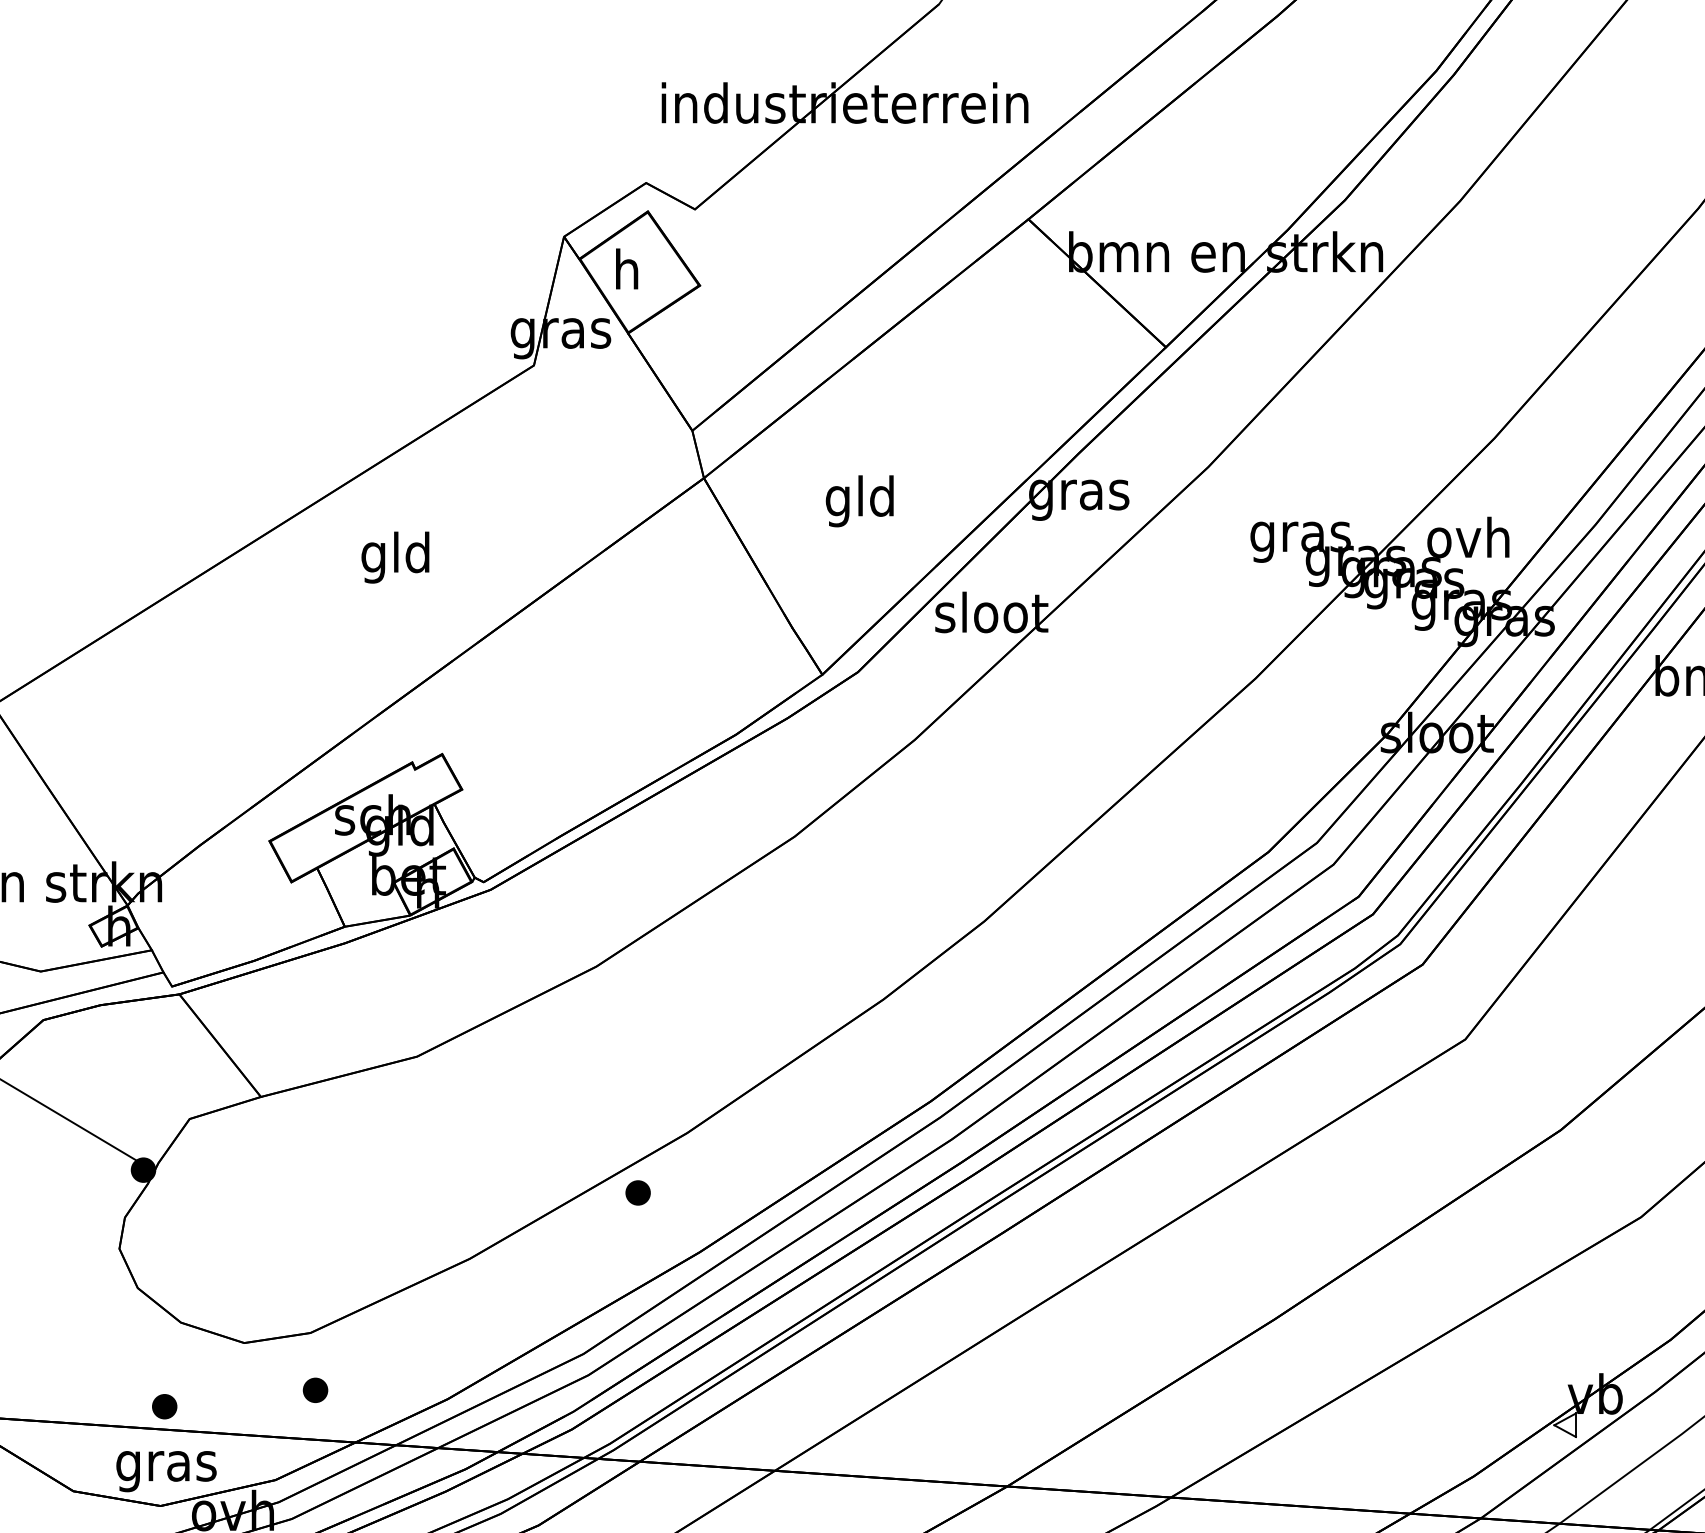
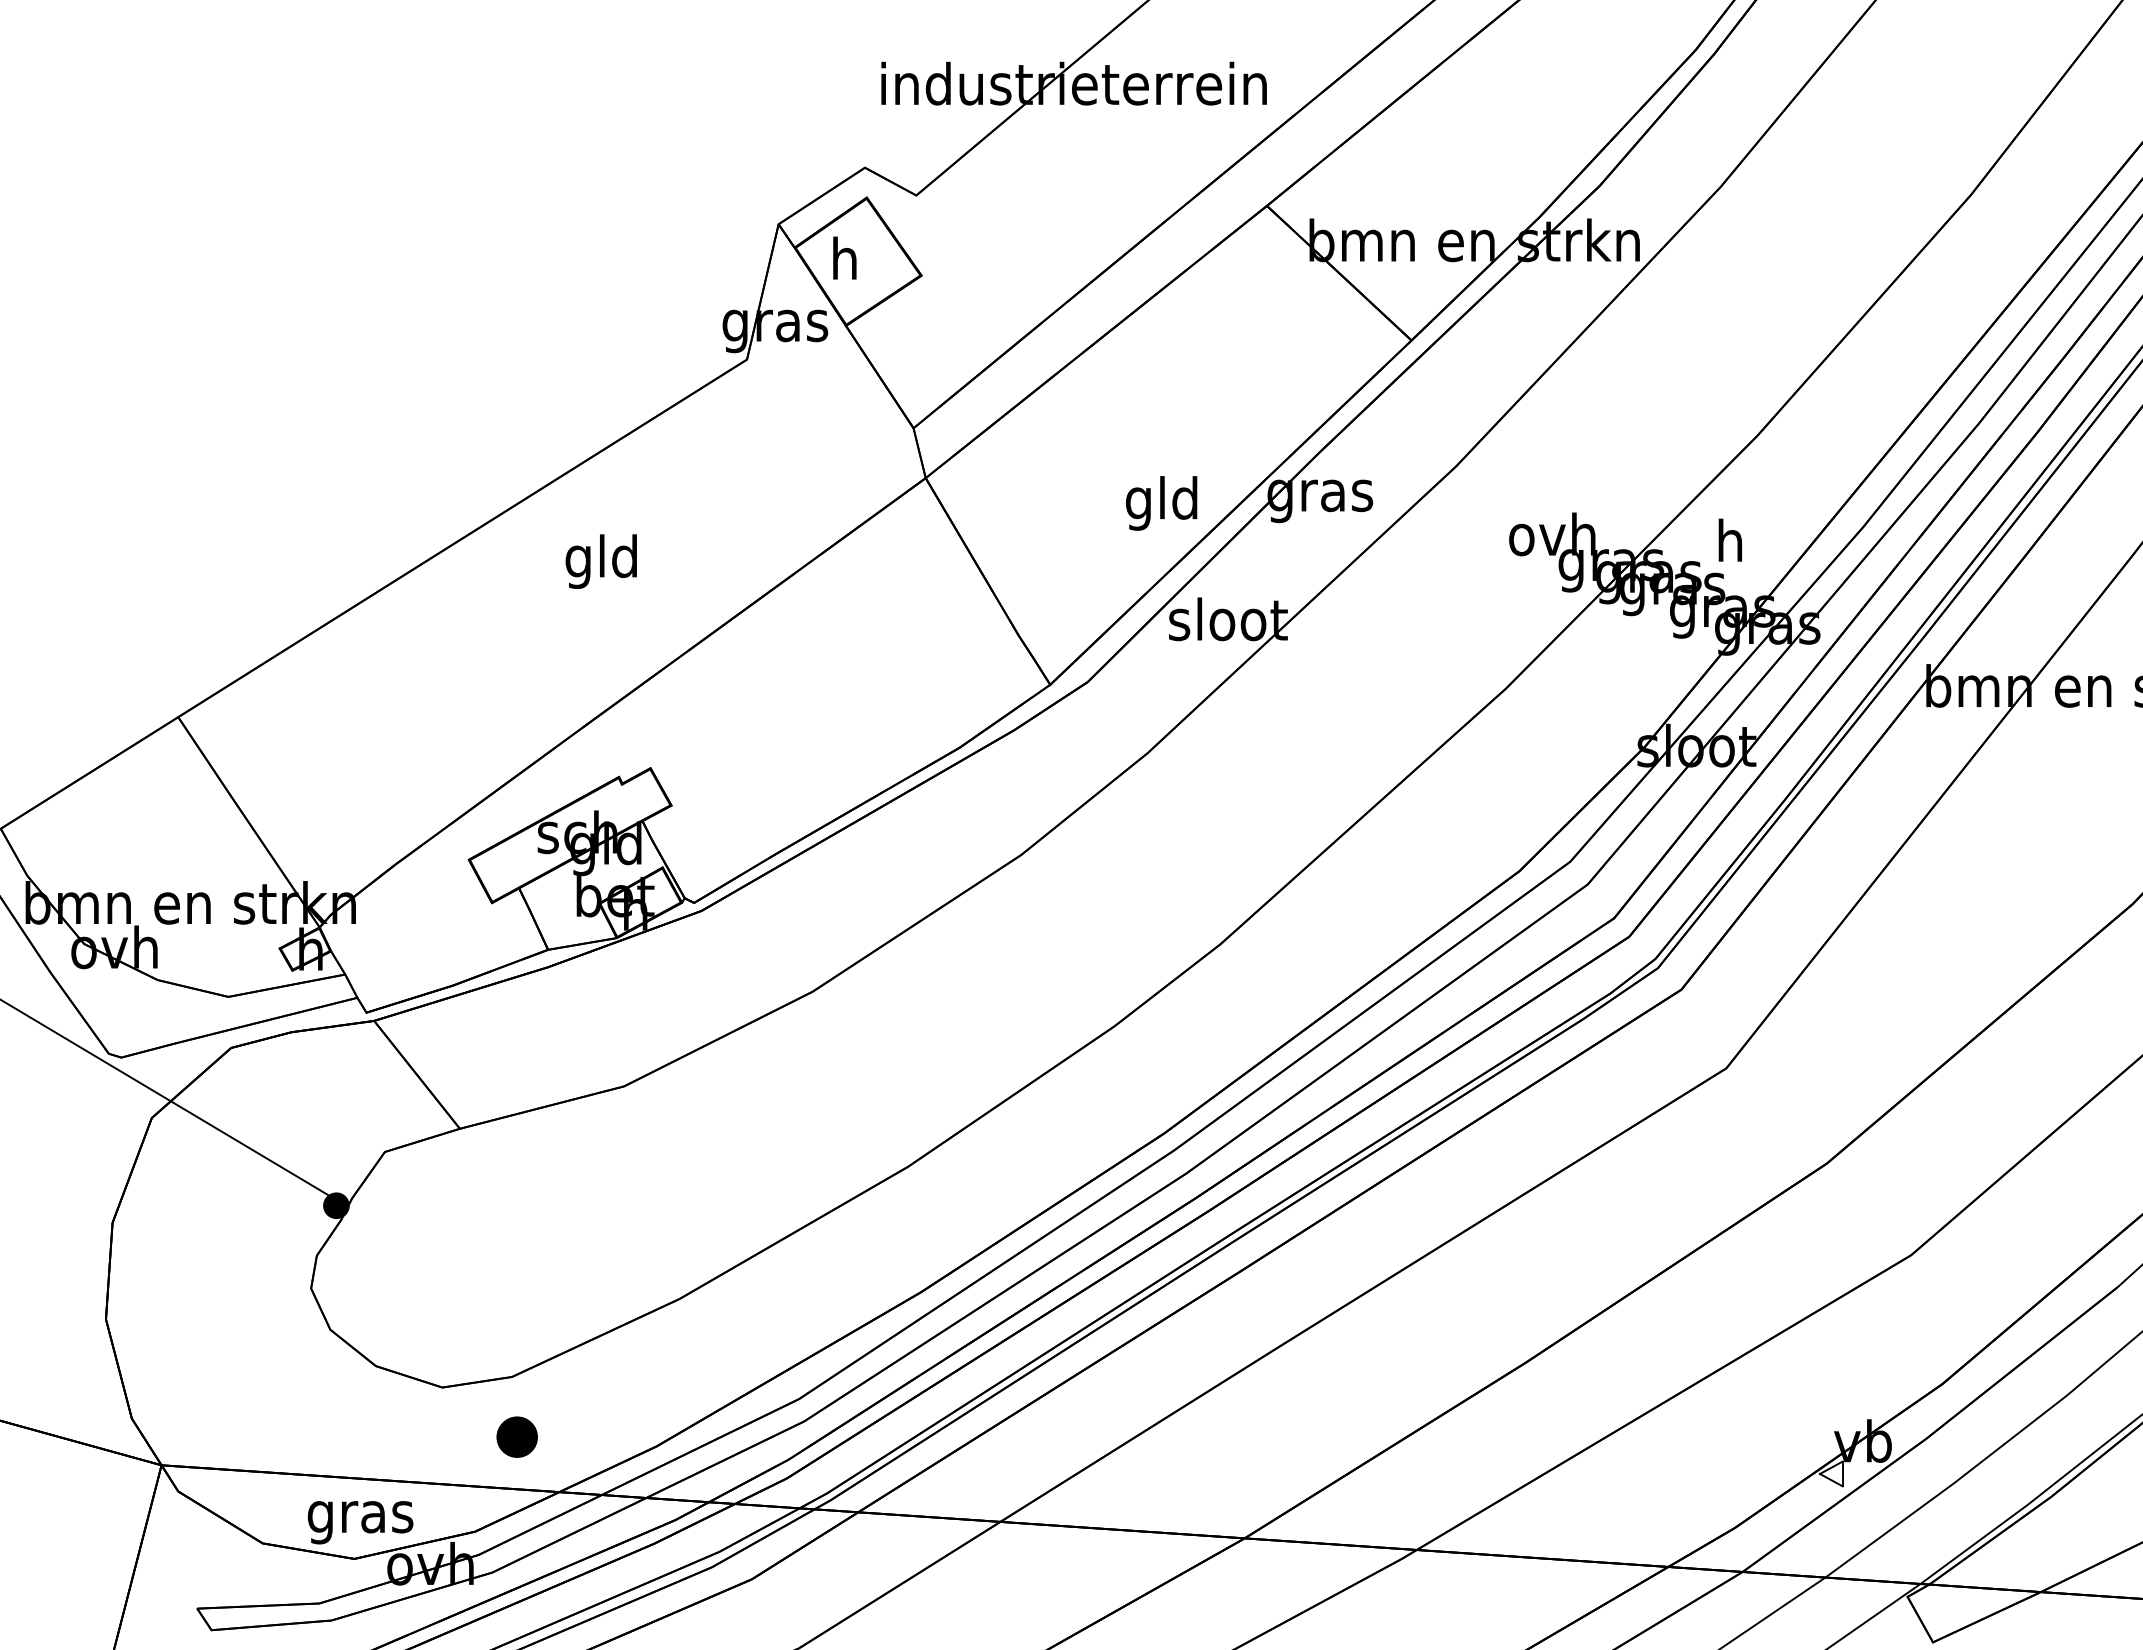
text: (859, 501) -> (1161, 503), moved
text: (1300, 536) -> (1552, 539), gras -> ovh
text: (1468, 537) -> (1729, 540), ovh -> h
part: (638, 1192) -> (856, 1229), removed
part: (315, 1390) -> (517, 1437), size x1.6
part: (164, 1406) -> (358, 1454), removed

